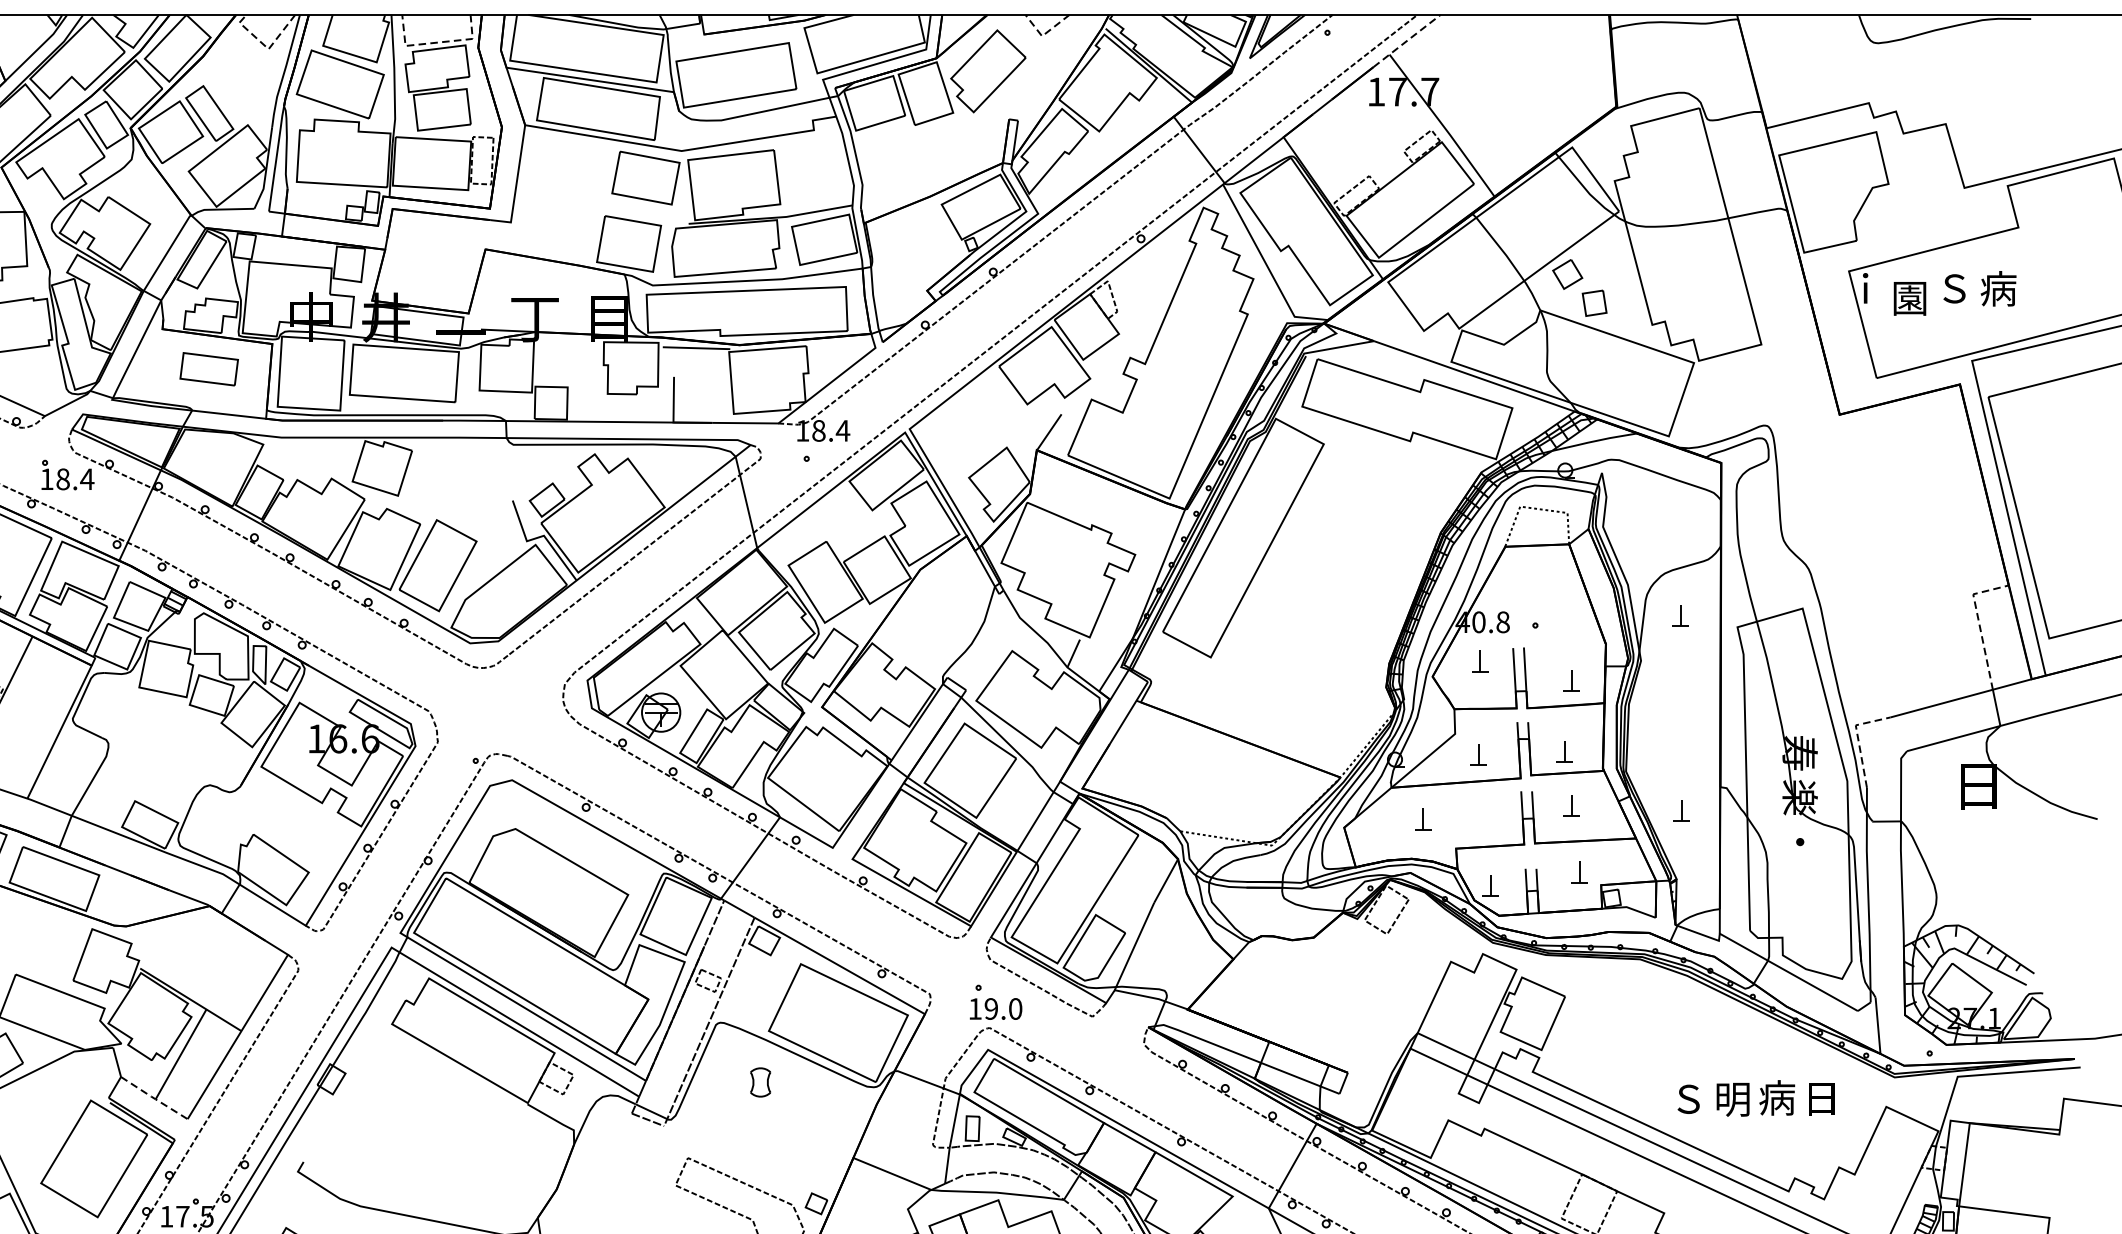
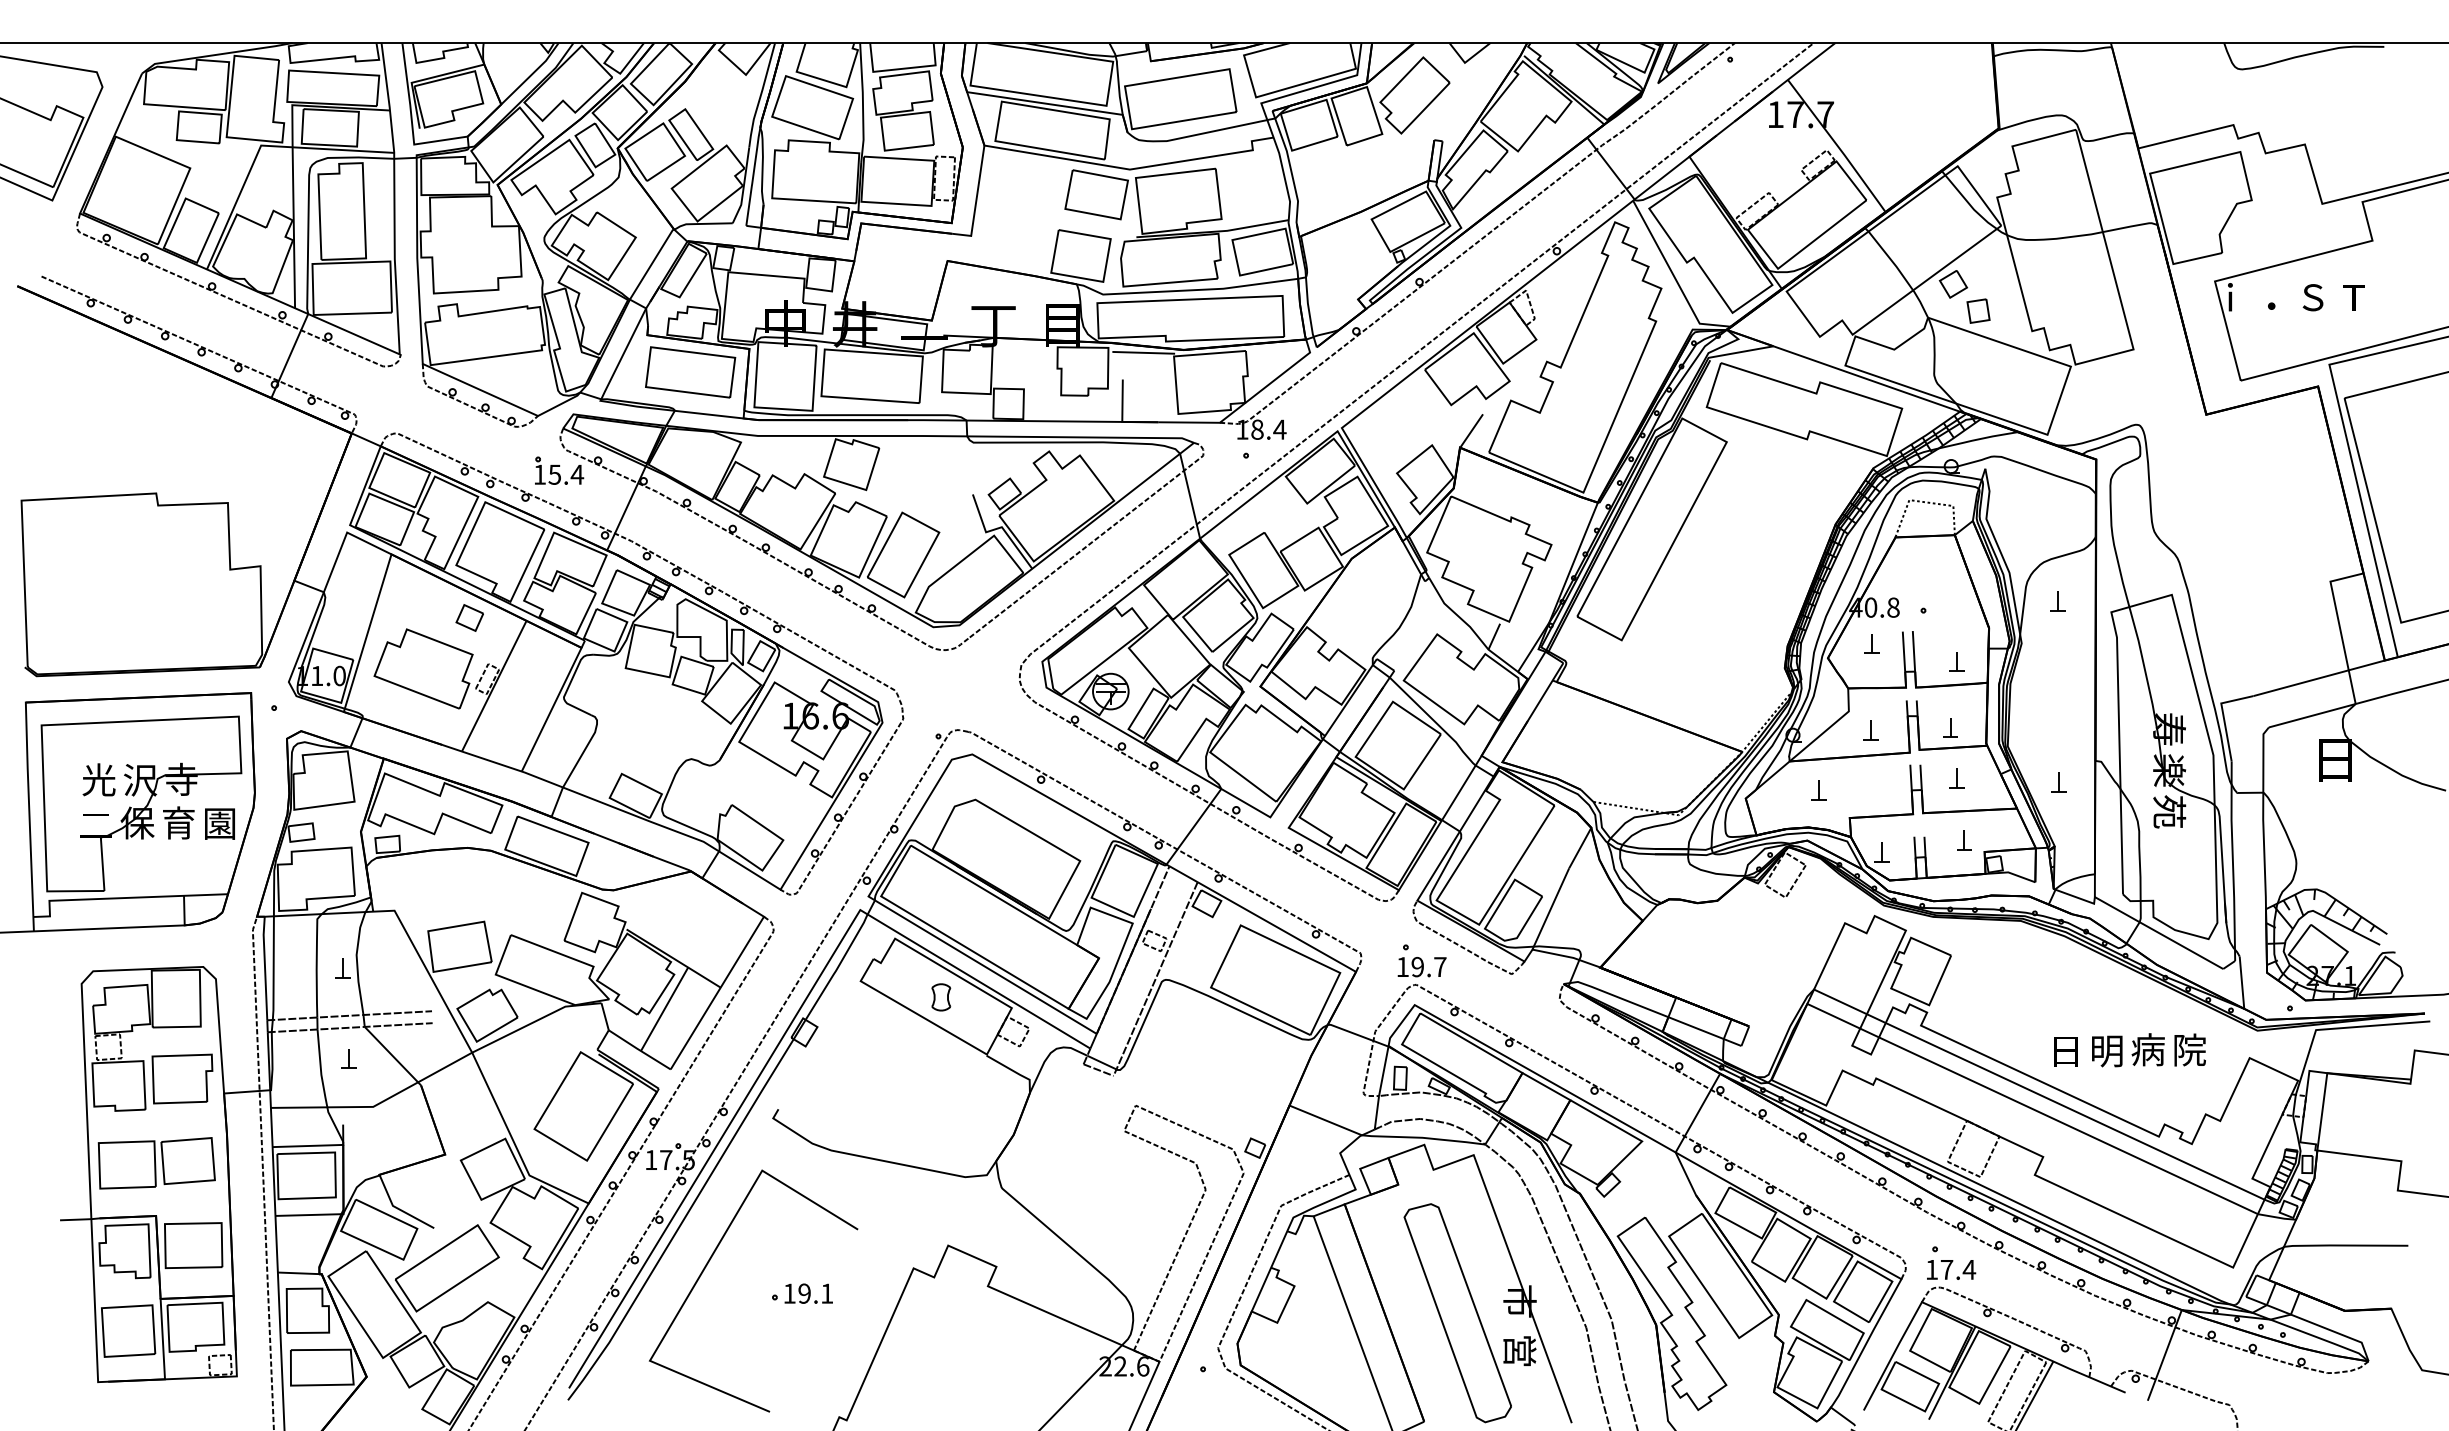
line: (1044, 34) -> (1467, 61), dashed -> solid
line: (1407, 41) -> (1804, 67), dashed -> solid
line: (434, 43) -> (900, 69), dashed -> solid
line: (265, 46) -> (743, 72), dashed -> solid
text: (1998, 288) -> (2353, 297), 病 -> Ｔ
text: (1909, 298) -> (2271, 306), 園 -> ・
part: (208, 369) -> (690, 372), size x1.67
text: (62, 479) -> (554, 474), 18.4 -> 15.4
line: (1979, 624) -> (2336, 609), dashed -> solid
line: (1858, 738) -> (2223, 715), dashed -> solid
text: (1800, 841) -> (2169, 811), ・ -> 苑
text: (1015, 1008) -> (1440, 966), 19.0 -> 19.7
part: (760, 1082) -> (941, 997), moved
text: (1821, 1097) -> (2189, 1049), 日 -> 院
line: (154, 1098) -> (639, 1050), dashed -> solid
text: (1688, 1099) -> (2065, 1051), Ｓ -> 日

